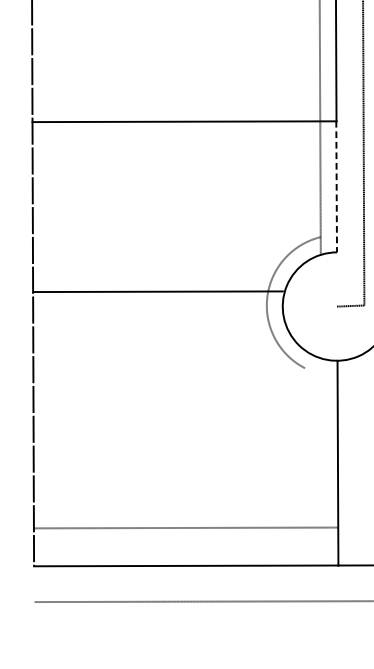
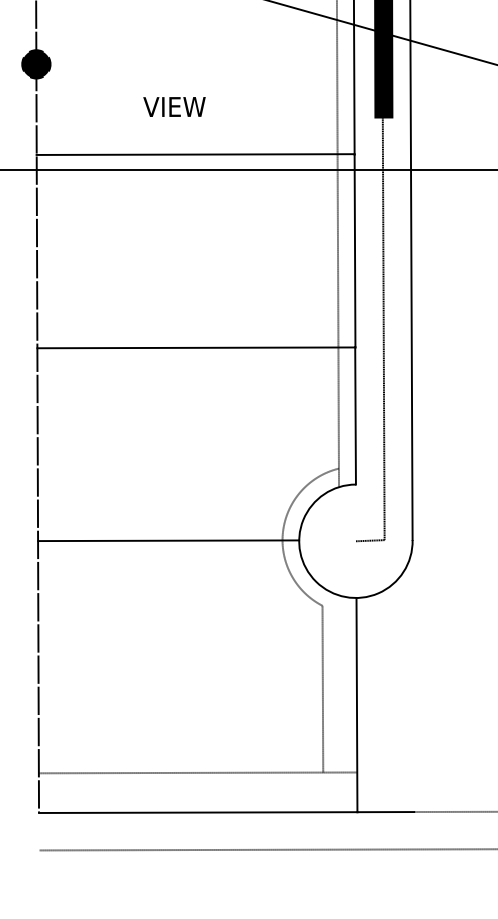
line: (336, 186) -> (355, 415), dashed -> solid
line: (157, 291) -> (168, 540), moved
line: (305, 447) -> (322, 688), added

